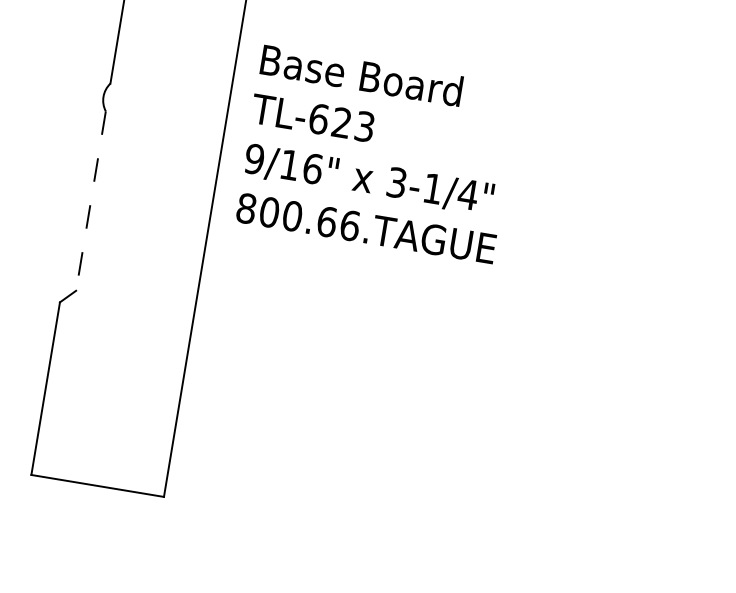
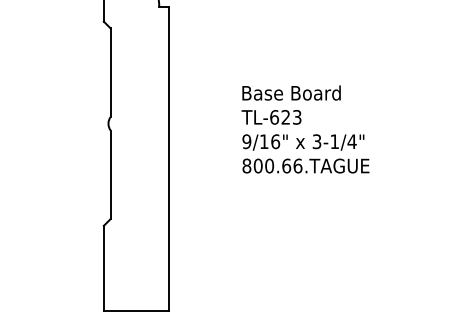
text: (377, 154) -> (305, 129), moved
line: (90, 202) -> (110, 175), dashed -> solid

